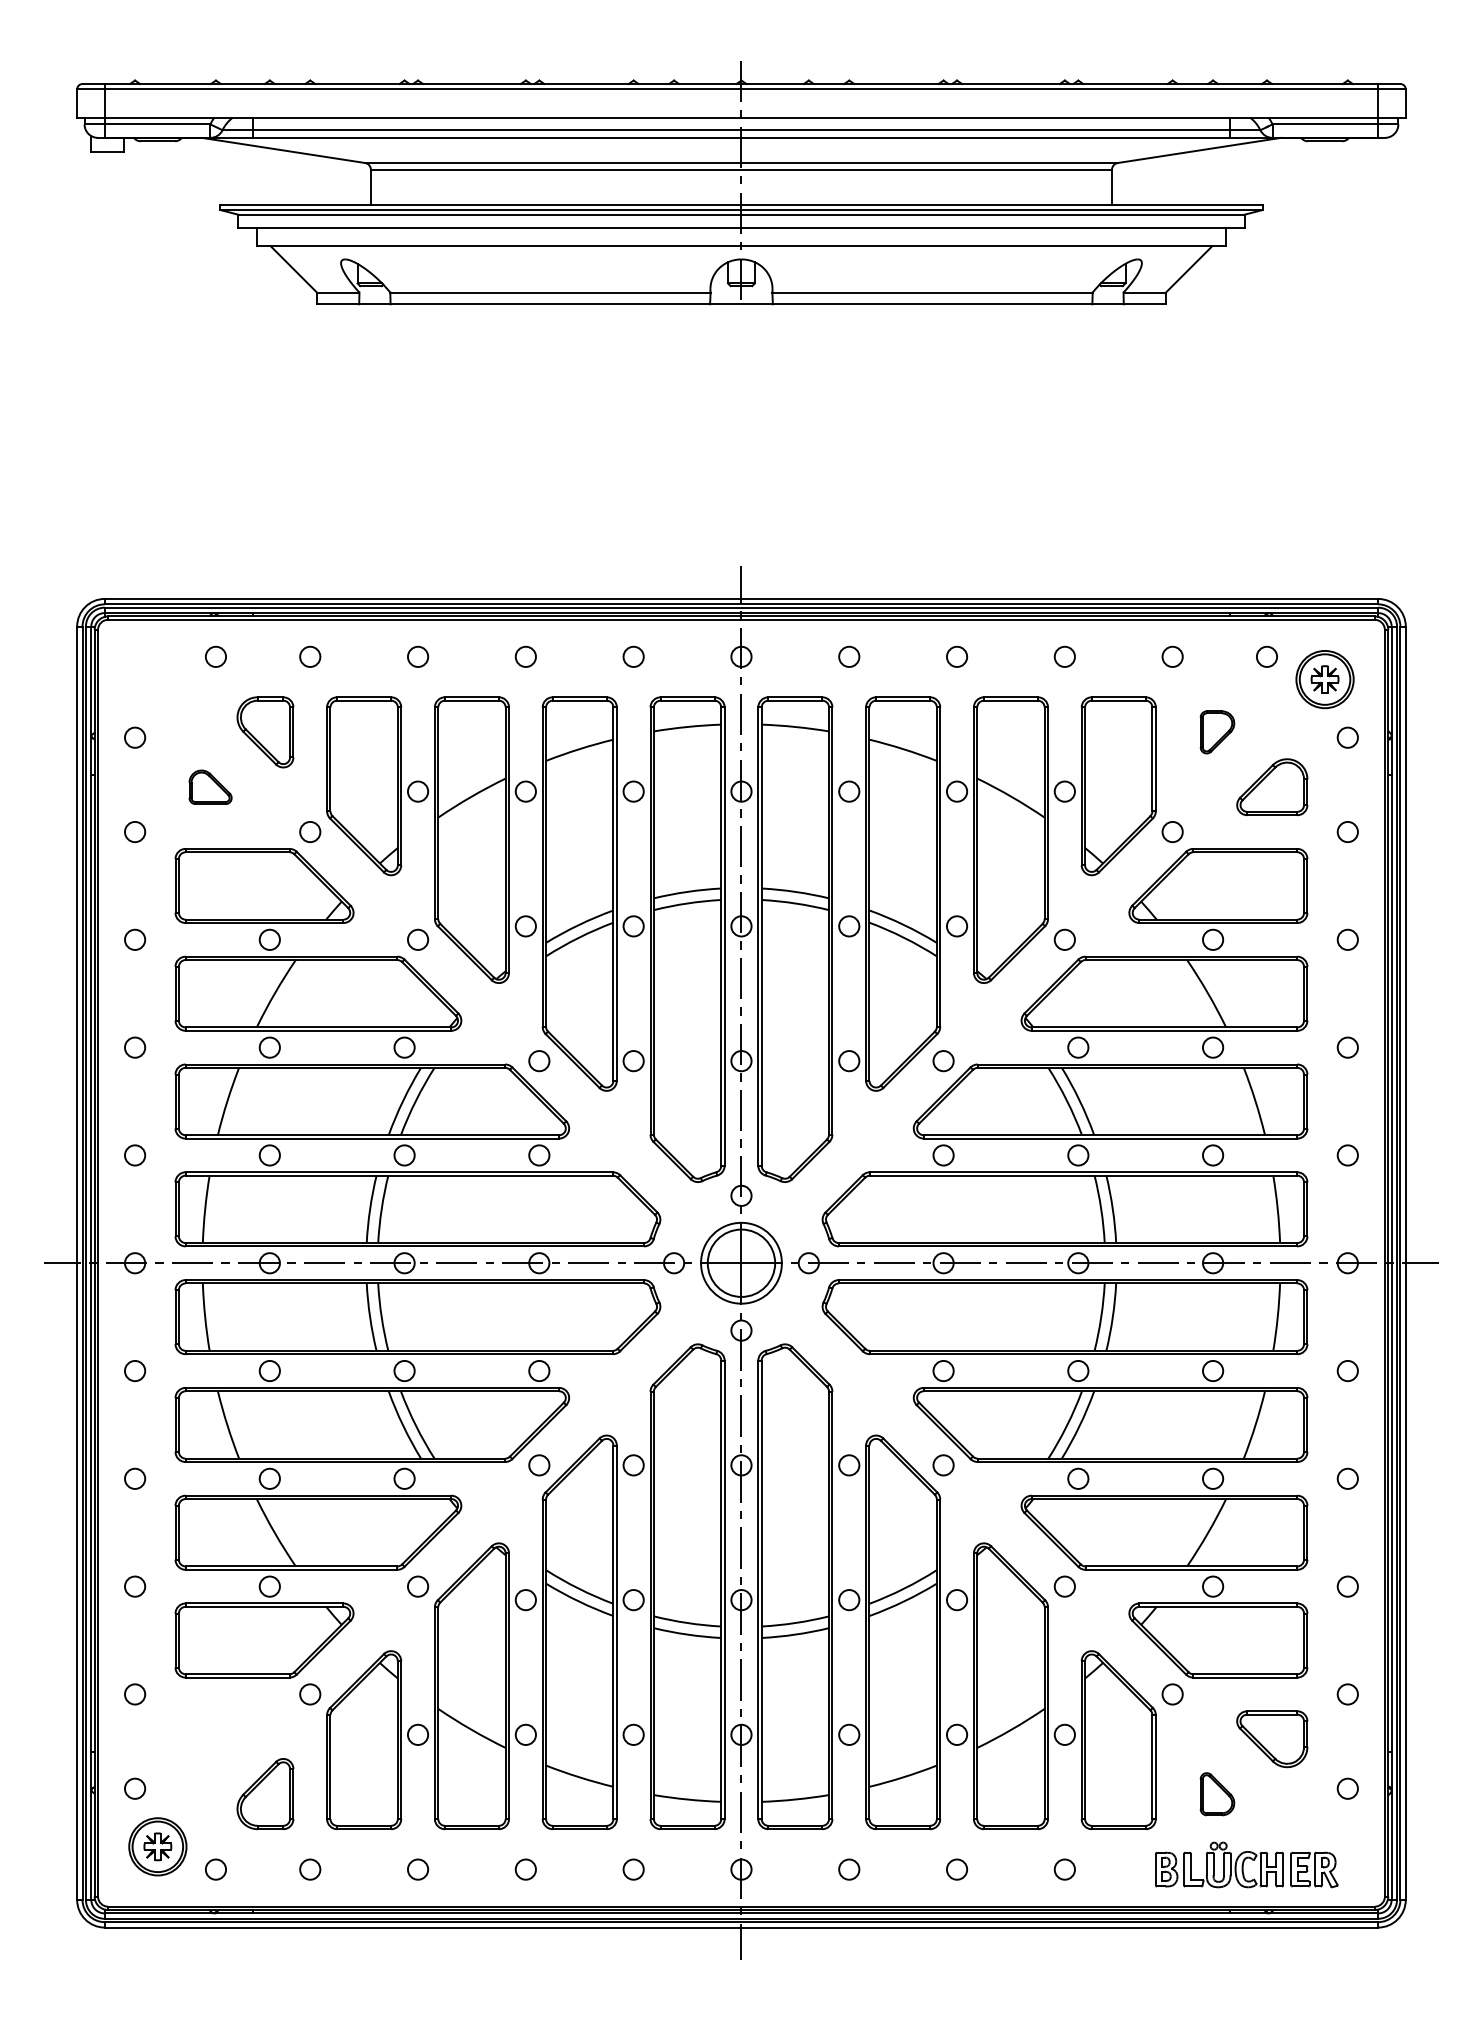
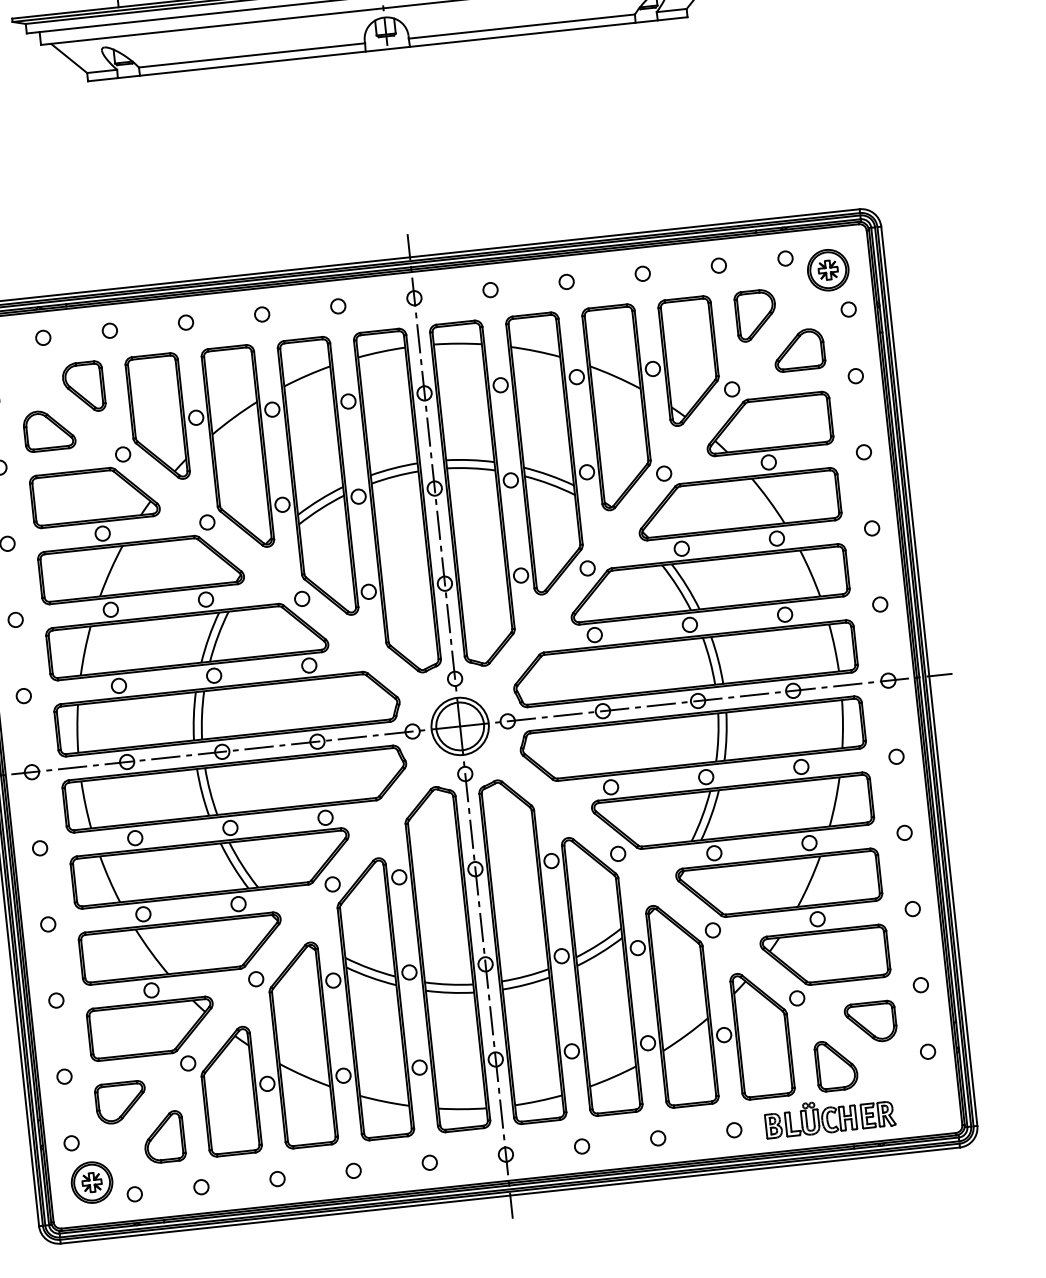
part: (1217, 732) -> (756, 315), size x1.67
part: (210, 787) -> (49, 430), size x1.67
part: (210, 1739) -> (121, 1102), added
part: (1217, 1794) -> (836, 1065), size x1.67
part: (1246, 1864) -> (829, 1116), moved

